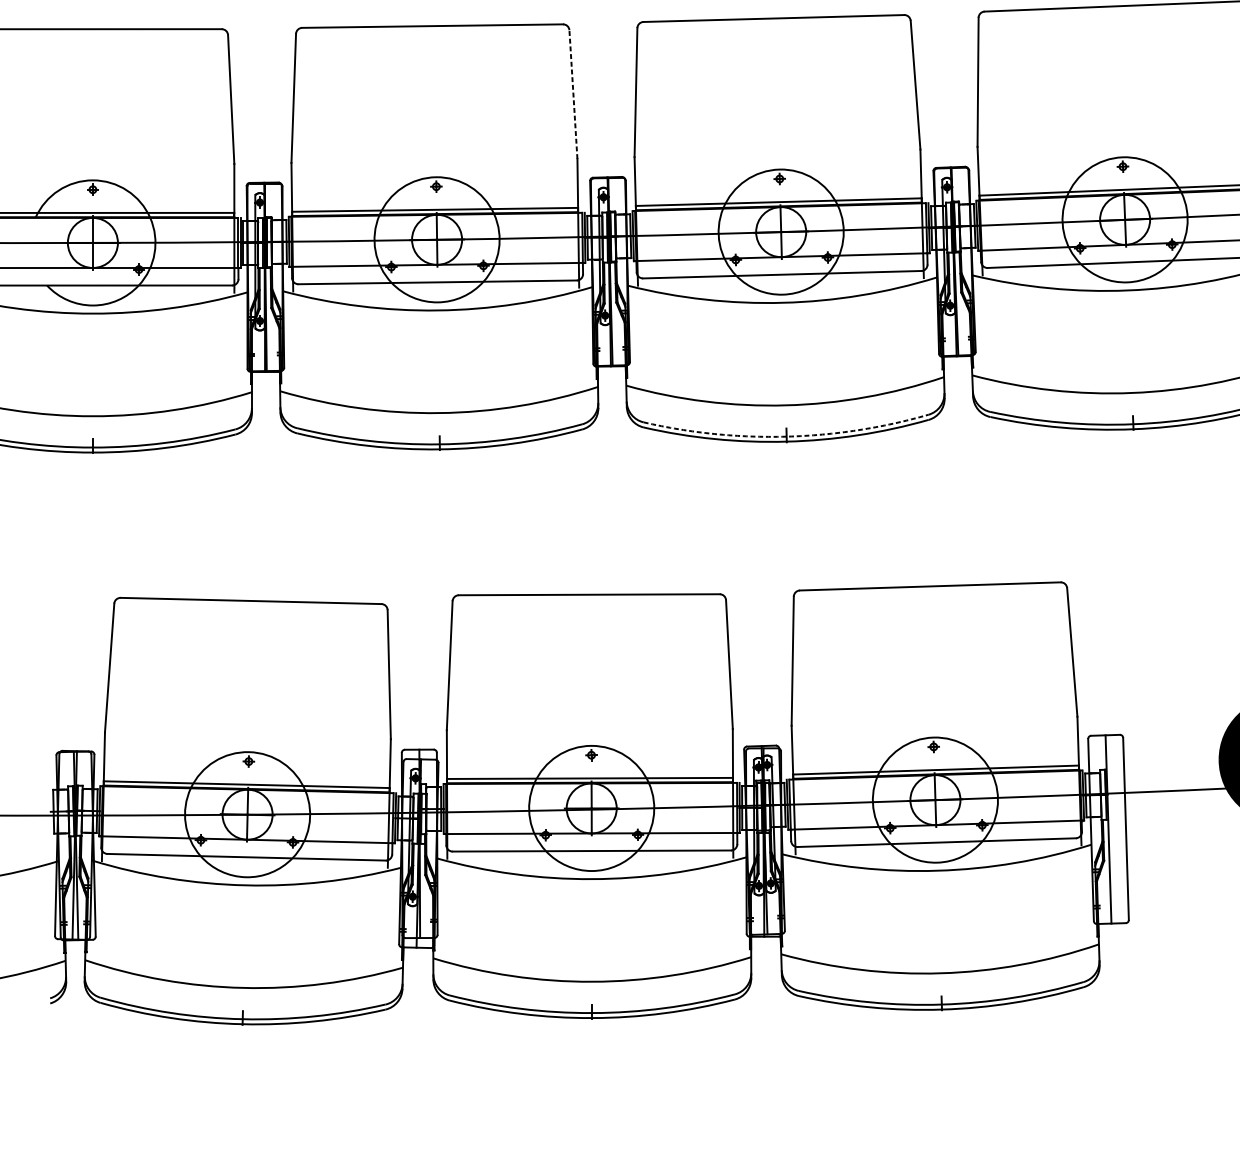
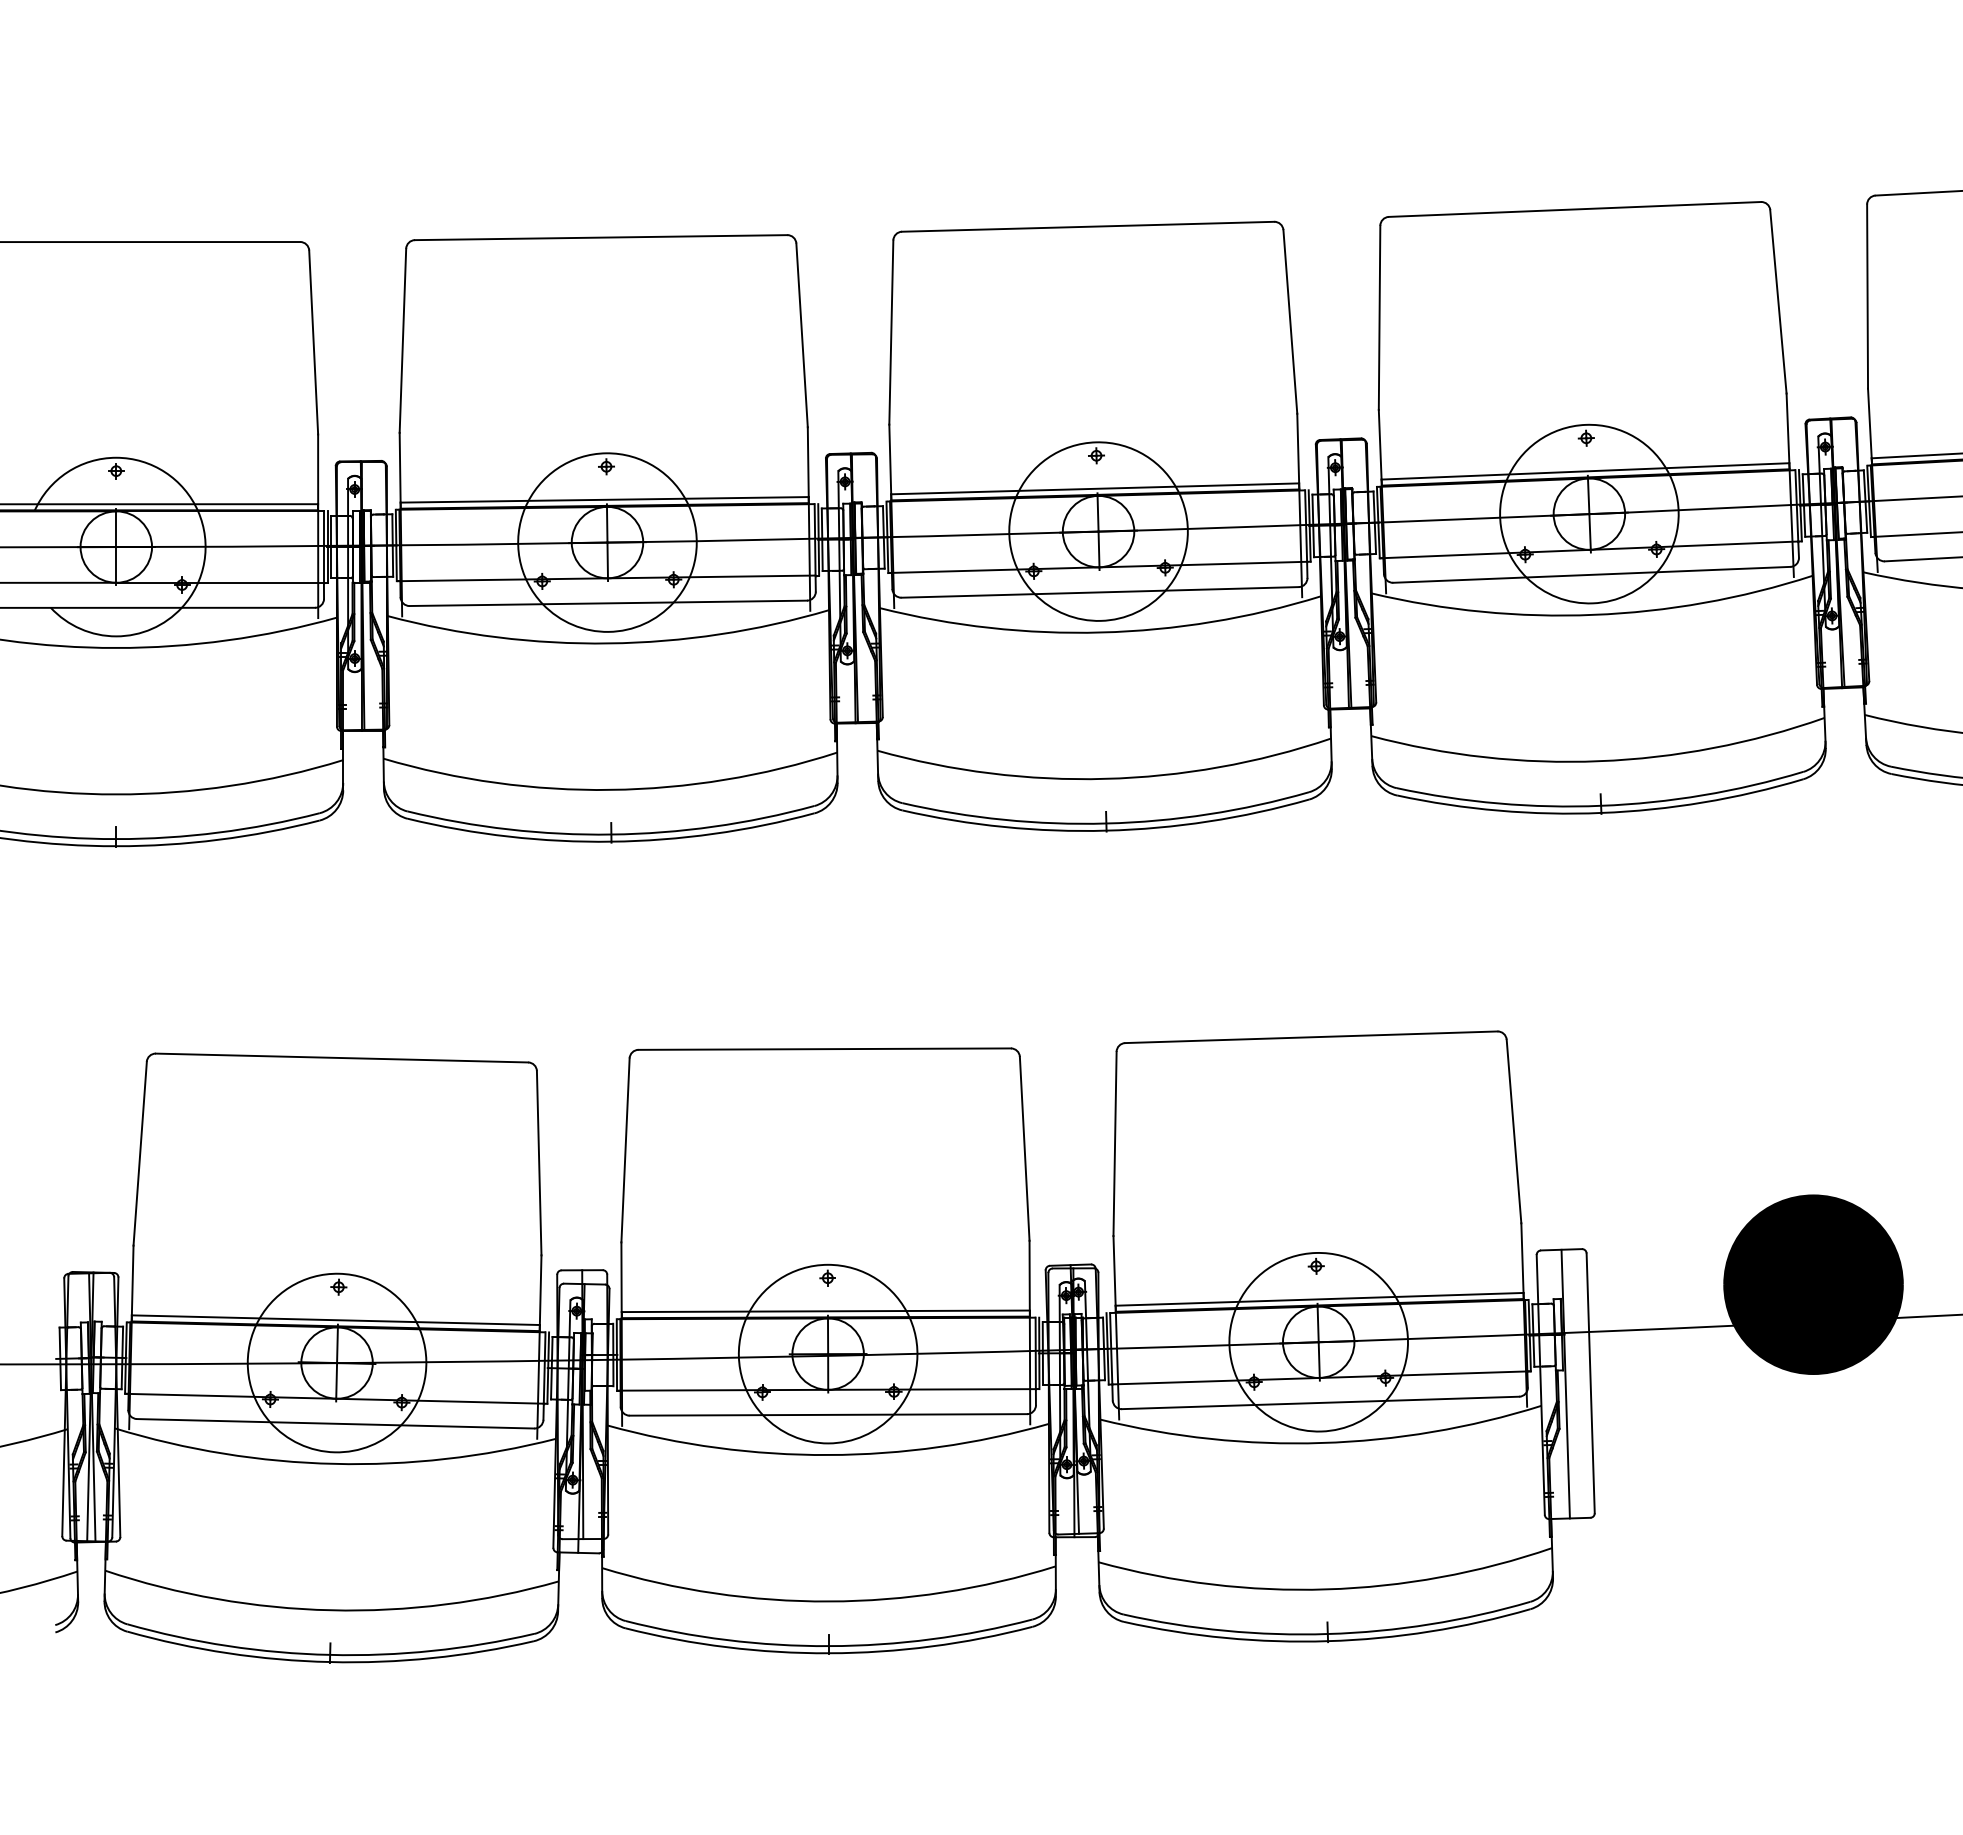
line: (573, 93) -> (802, 334), dashed -> solid
arc: (786, 436) -> (1106, 823), dashed -> solid

